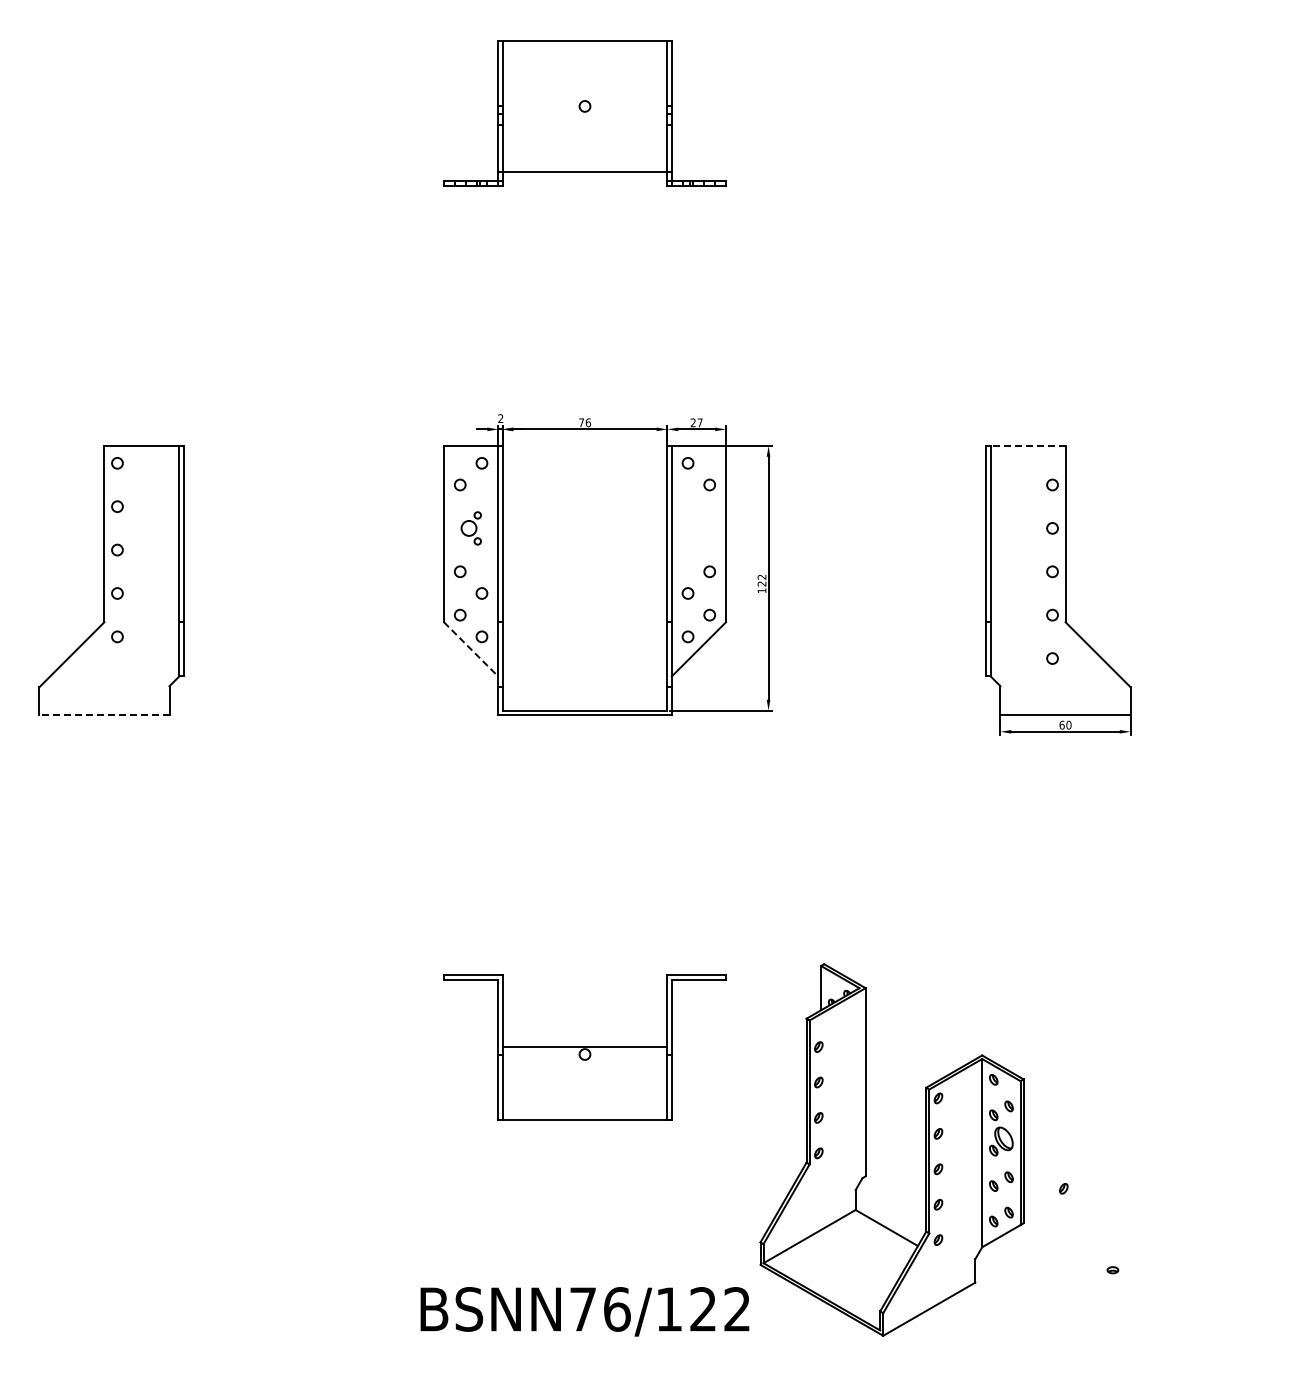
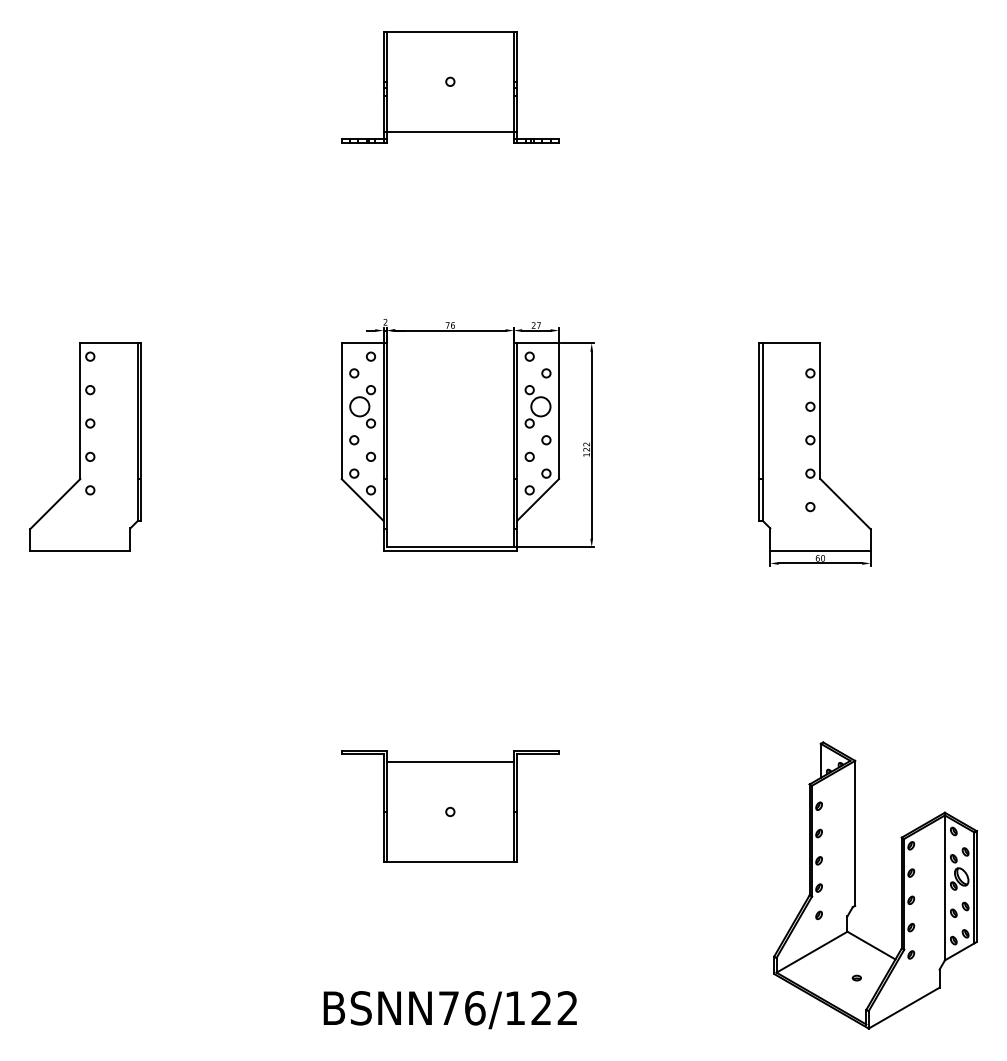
line: (1027, 445) -> (791, 342), dashed -> solid
part: (471, 528) -> (362, 406), size x1.67
part: (698, 528) -> (537, 406), added
line: (471, 649) -> (362, 500), dashed -> solid
line: (103, 714) -> (79, 550), dashed -> solid
line: (584, 1047) -> (449, 761), moved
part: (866, 1149) -> (855, 885), moved

